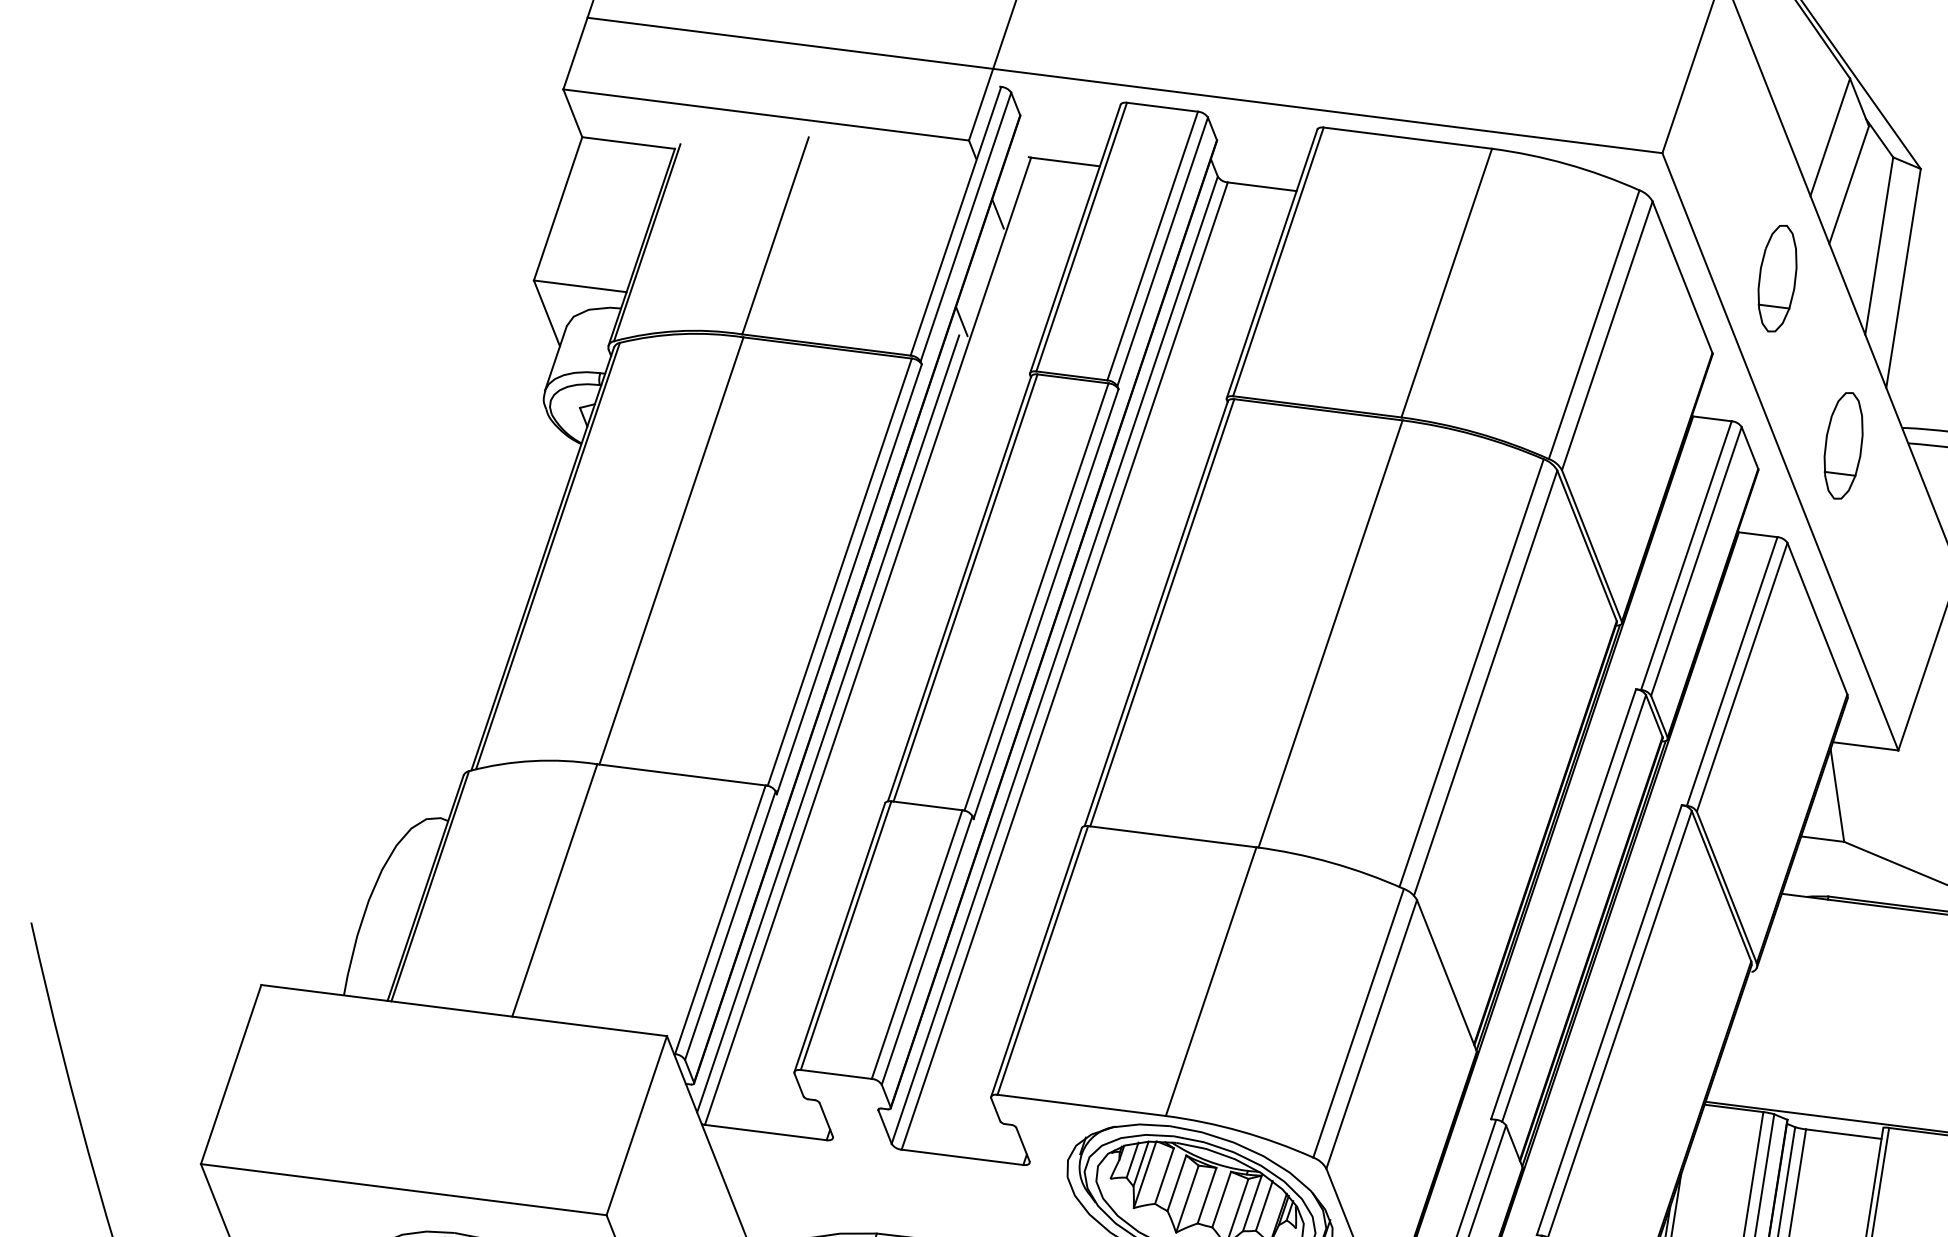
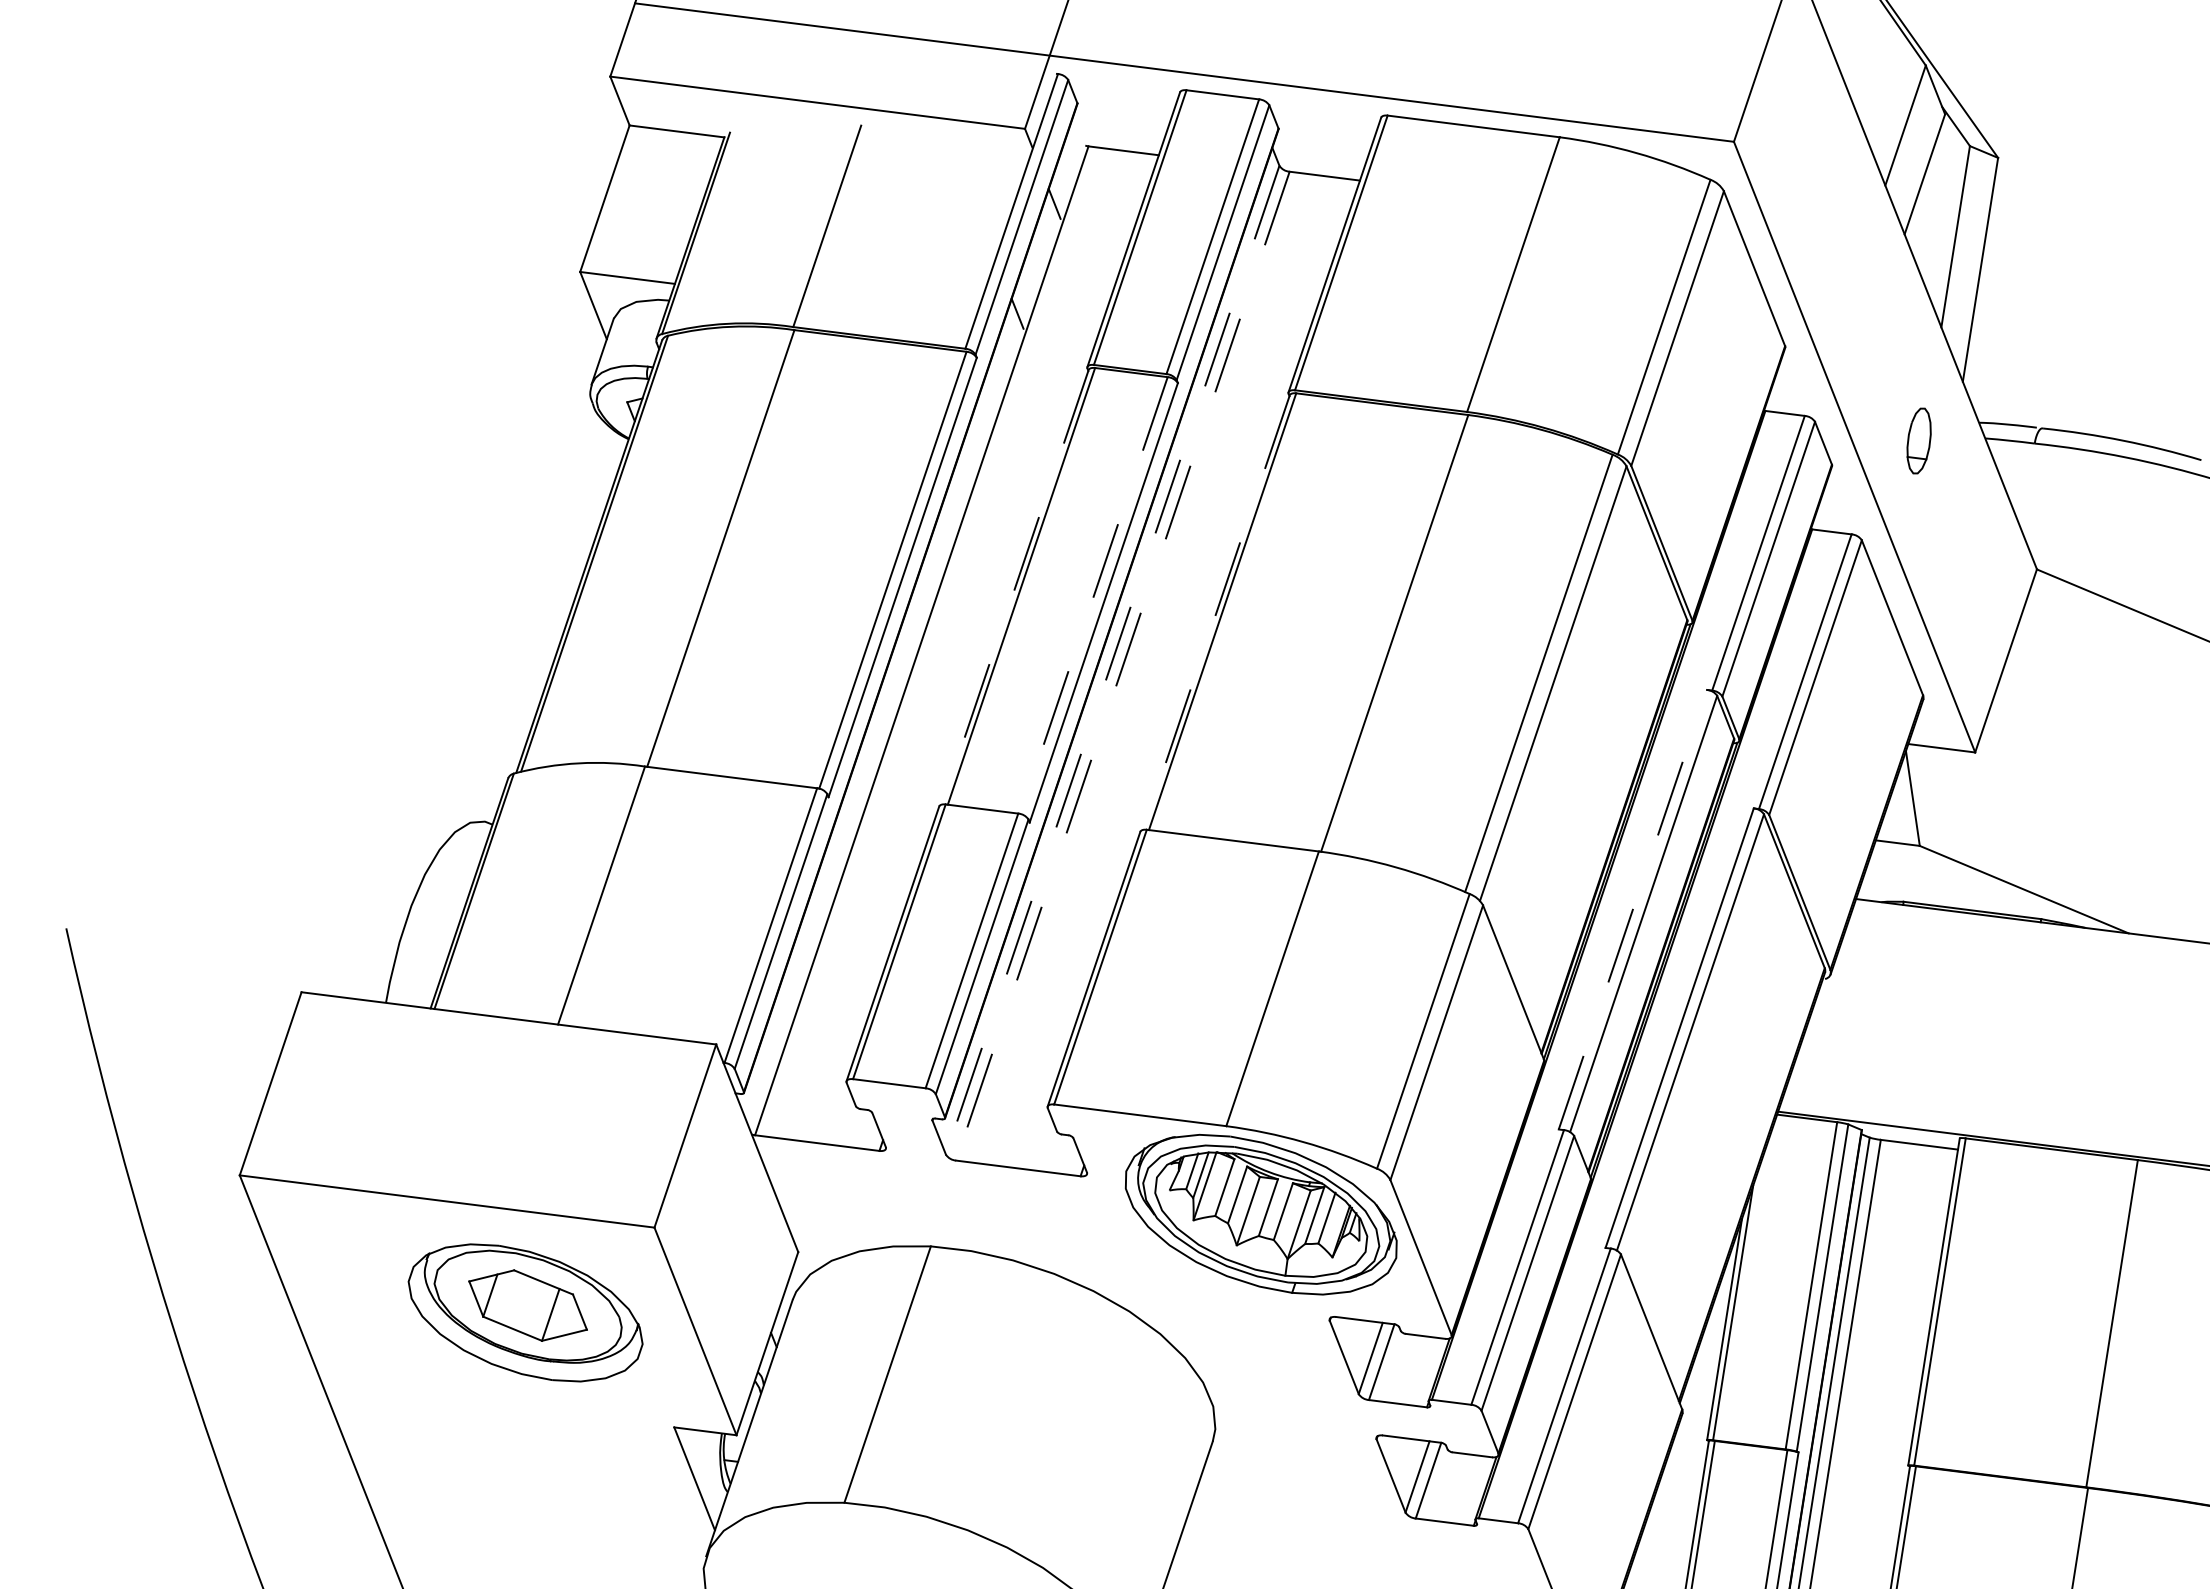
part: (1777, 278) -> (1851, 269), removed
part: (1842, 445) -> (1918, 440), size x0.6
line: (959, 589) -> (1015, 587), solid -> dashed
line: (1036, 596) -> (1094, 595), solid -> dashed
line: (1156, 614) -> (1216, 613), solid -> dashed
line: (1054, 660) -> (1112, 660), solid -> dashed
line: (1064, 666) -> (1122, 666), solid -> dashed
line: (828, 724) -> (881, 725), removed
line: (1563, 904) -> (1632, 909), solid -> dashed

